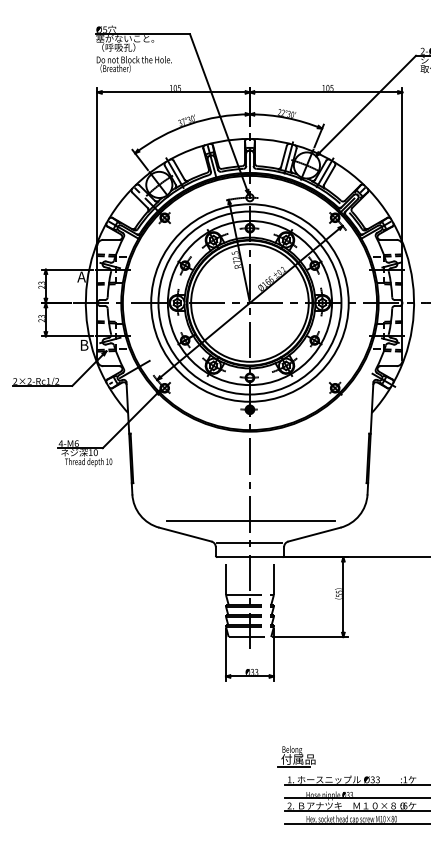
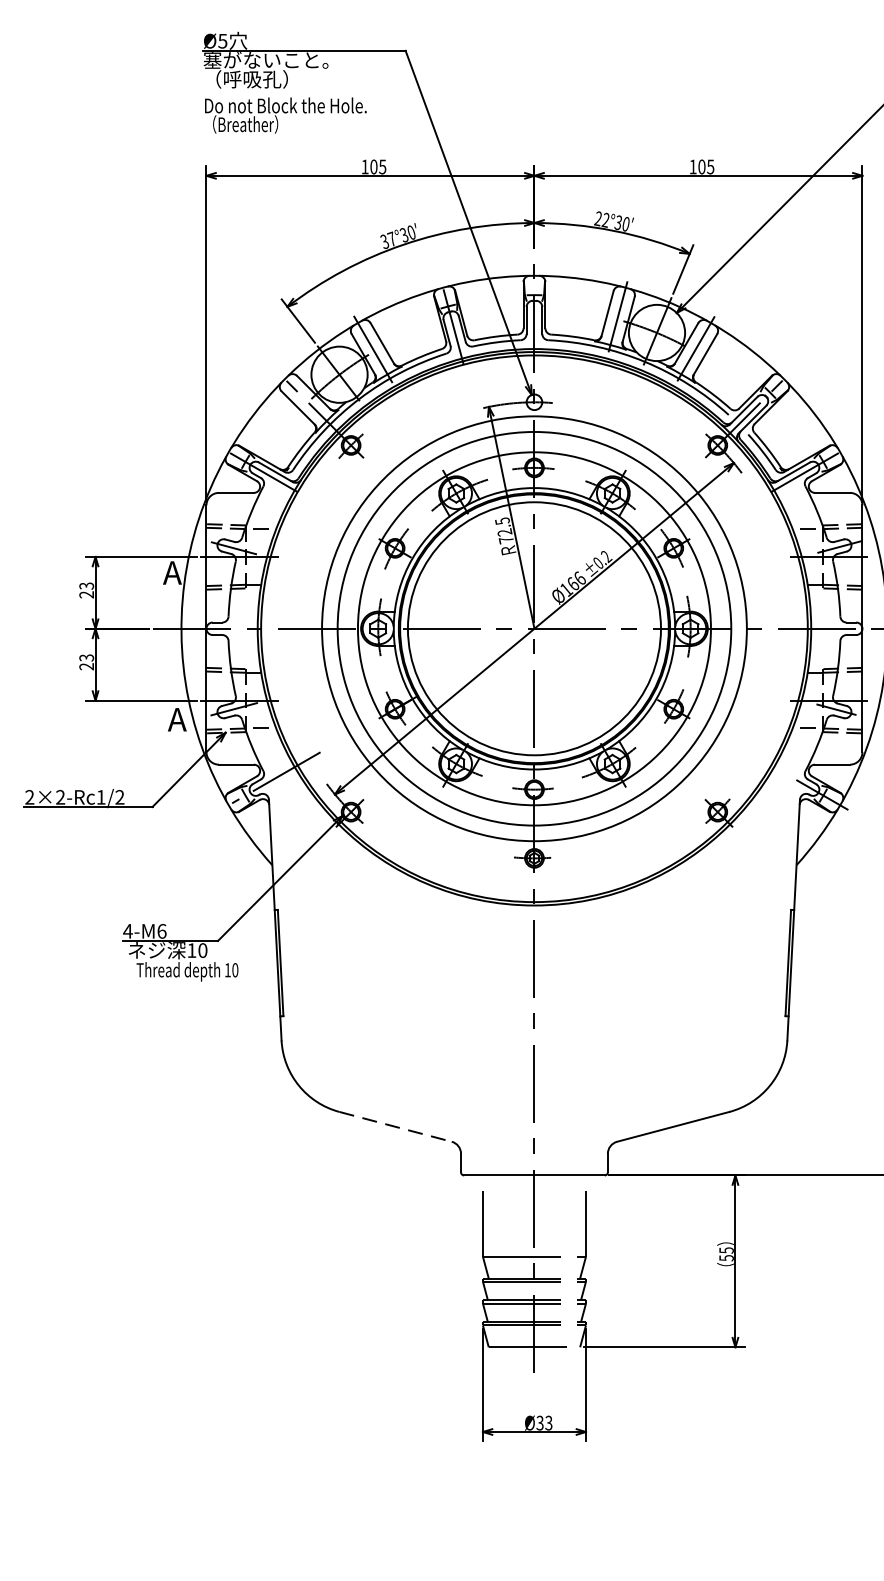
text: (83, 344) -> (176, 717), B -> A
line: (250, 520) -> (535, 1096), removed
line: (185, 534) -> (395, 1126), solid -> dashed
line: (249, 542) -> (533, 1143), removed

